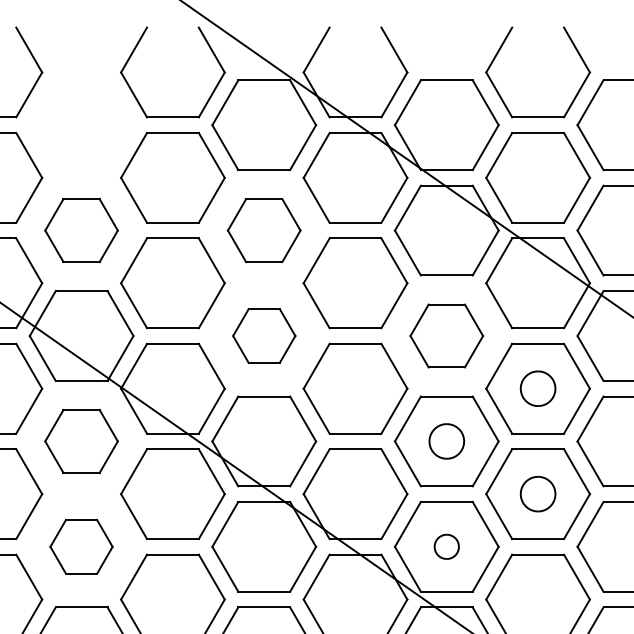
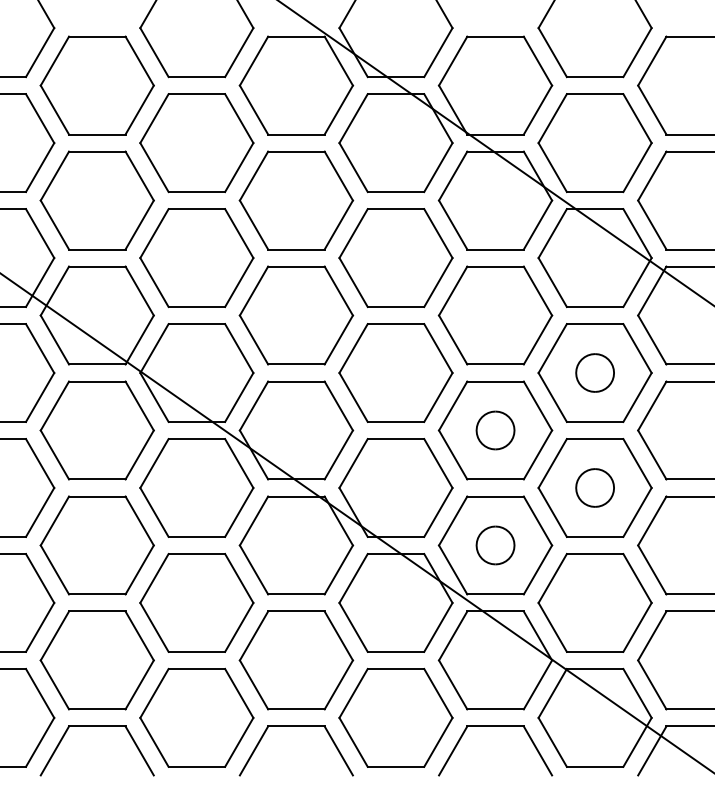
part: (80, 125) -> (96, 85), added
part: (80, 230) -> (96, 200), size x1.43
part: (264, 230) -> (296, 200), size x1.43
part: (264, 335) -> (296, 315), size x1.67
part: (446, 335) -> (495, 315), size x1.43
part: (80, 441) -> (96, 430), size x1.43
part: (80, 546) -> (96, 545), size x1.67
part: (446, 546) -> (495, 545), size x1.43

